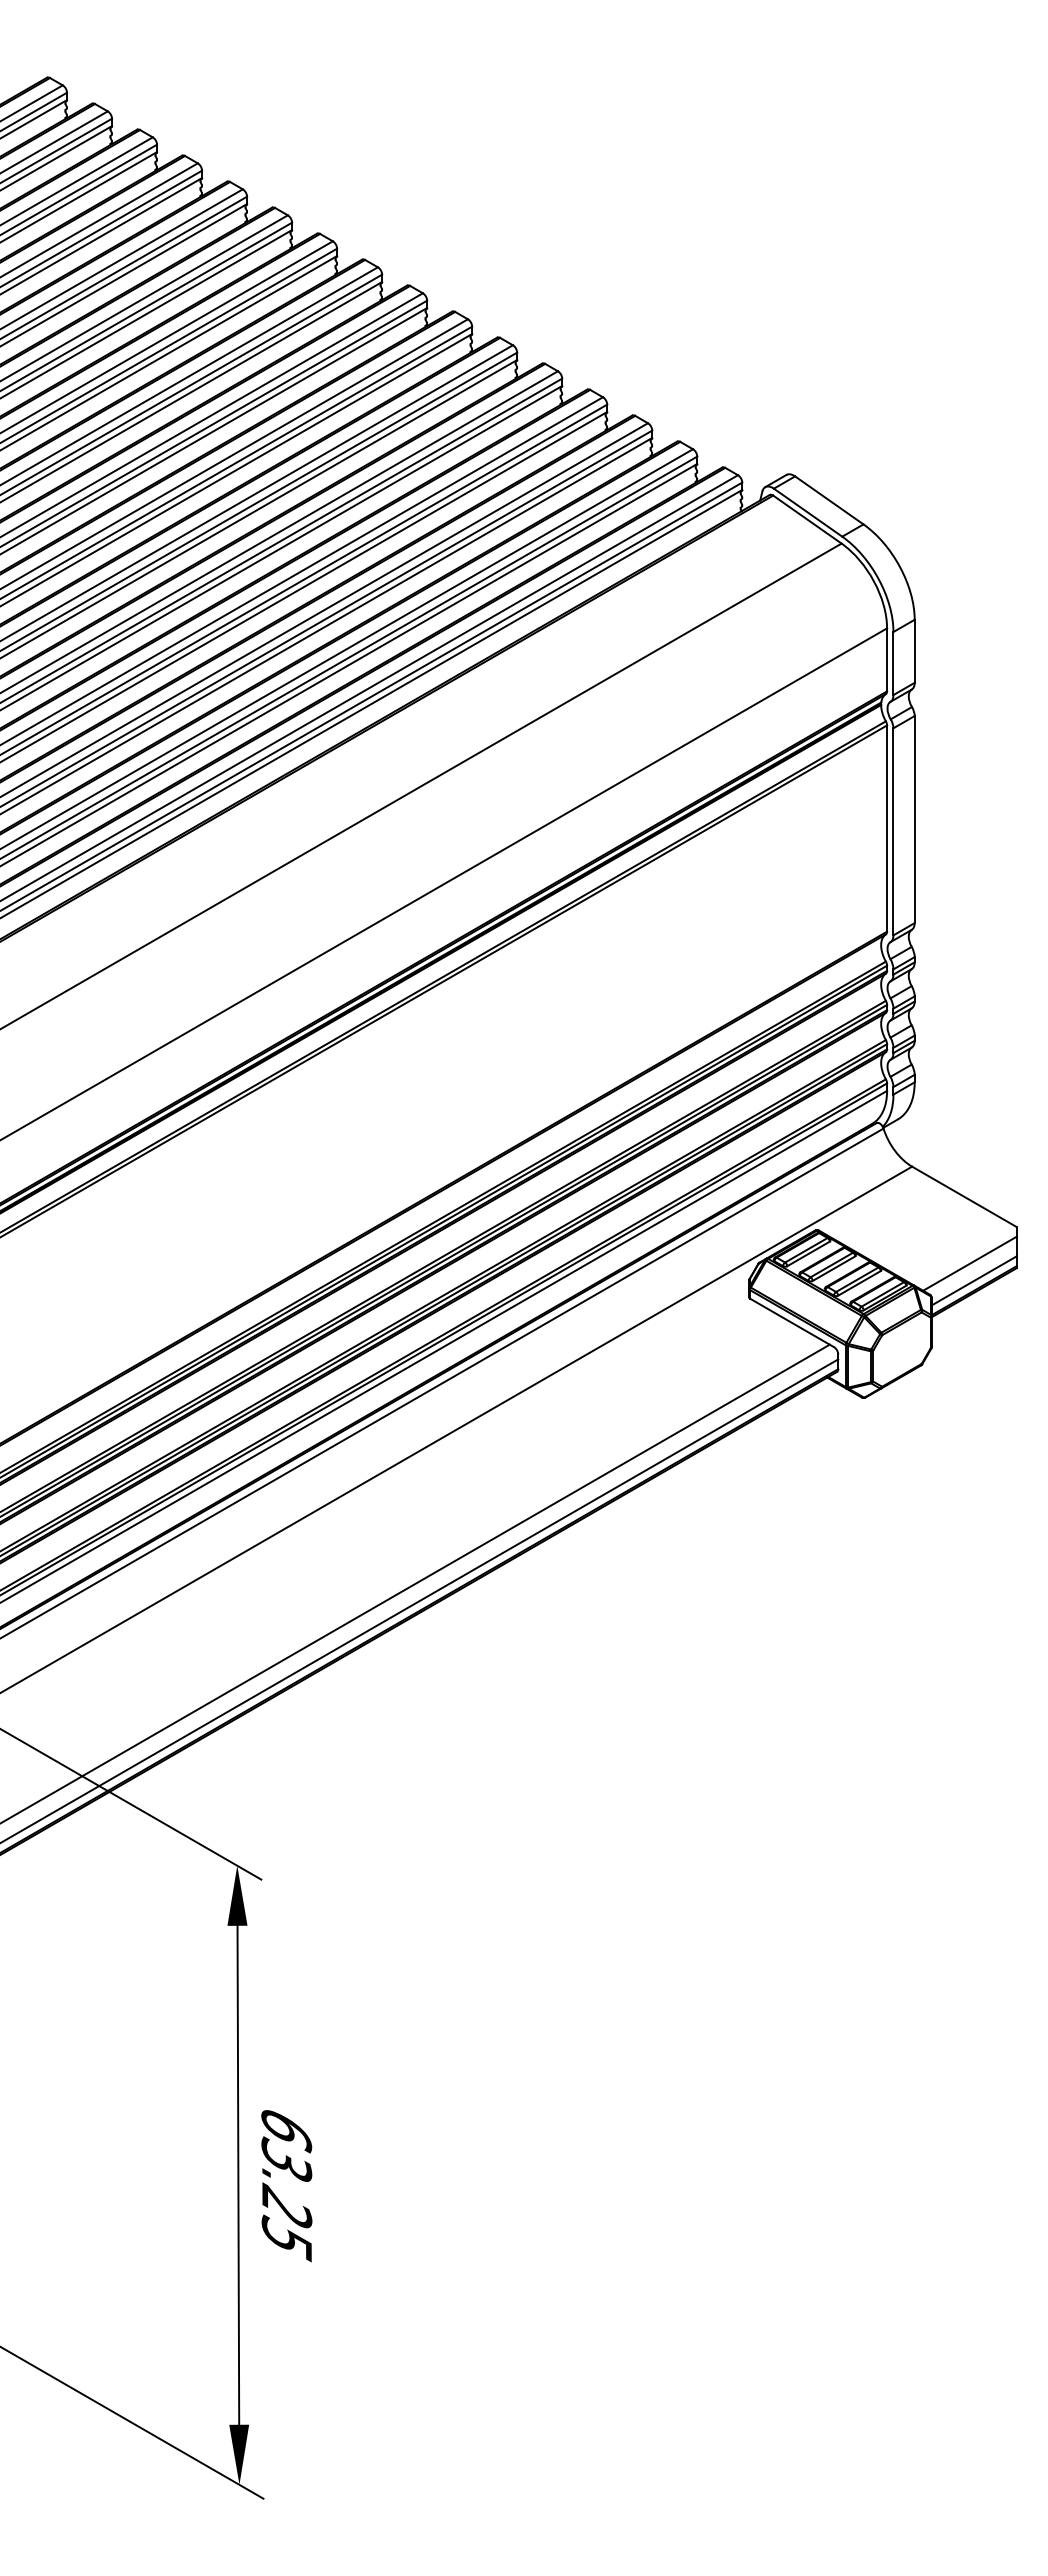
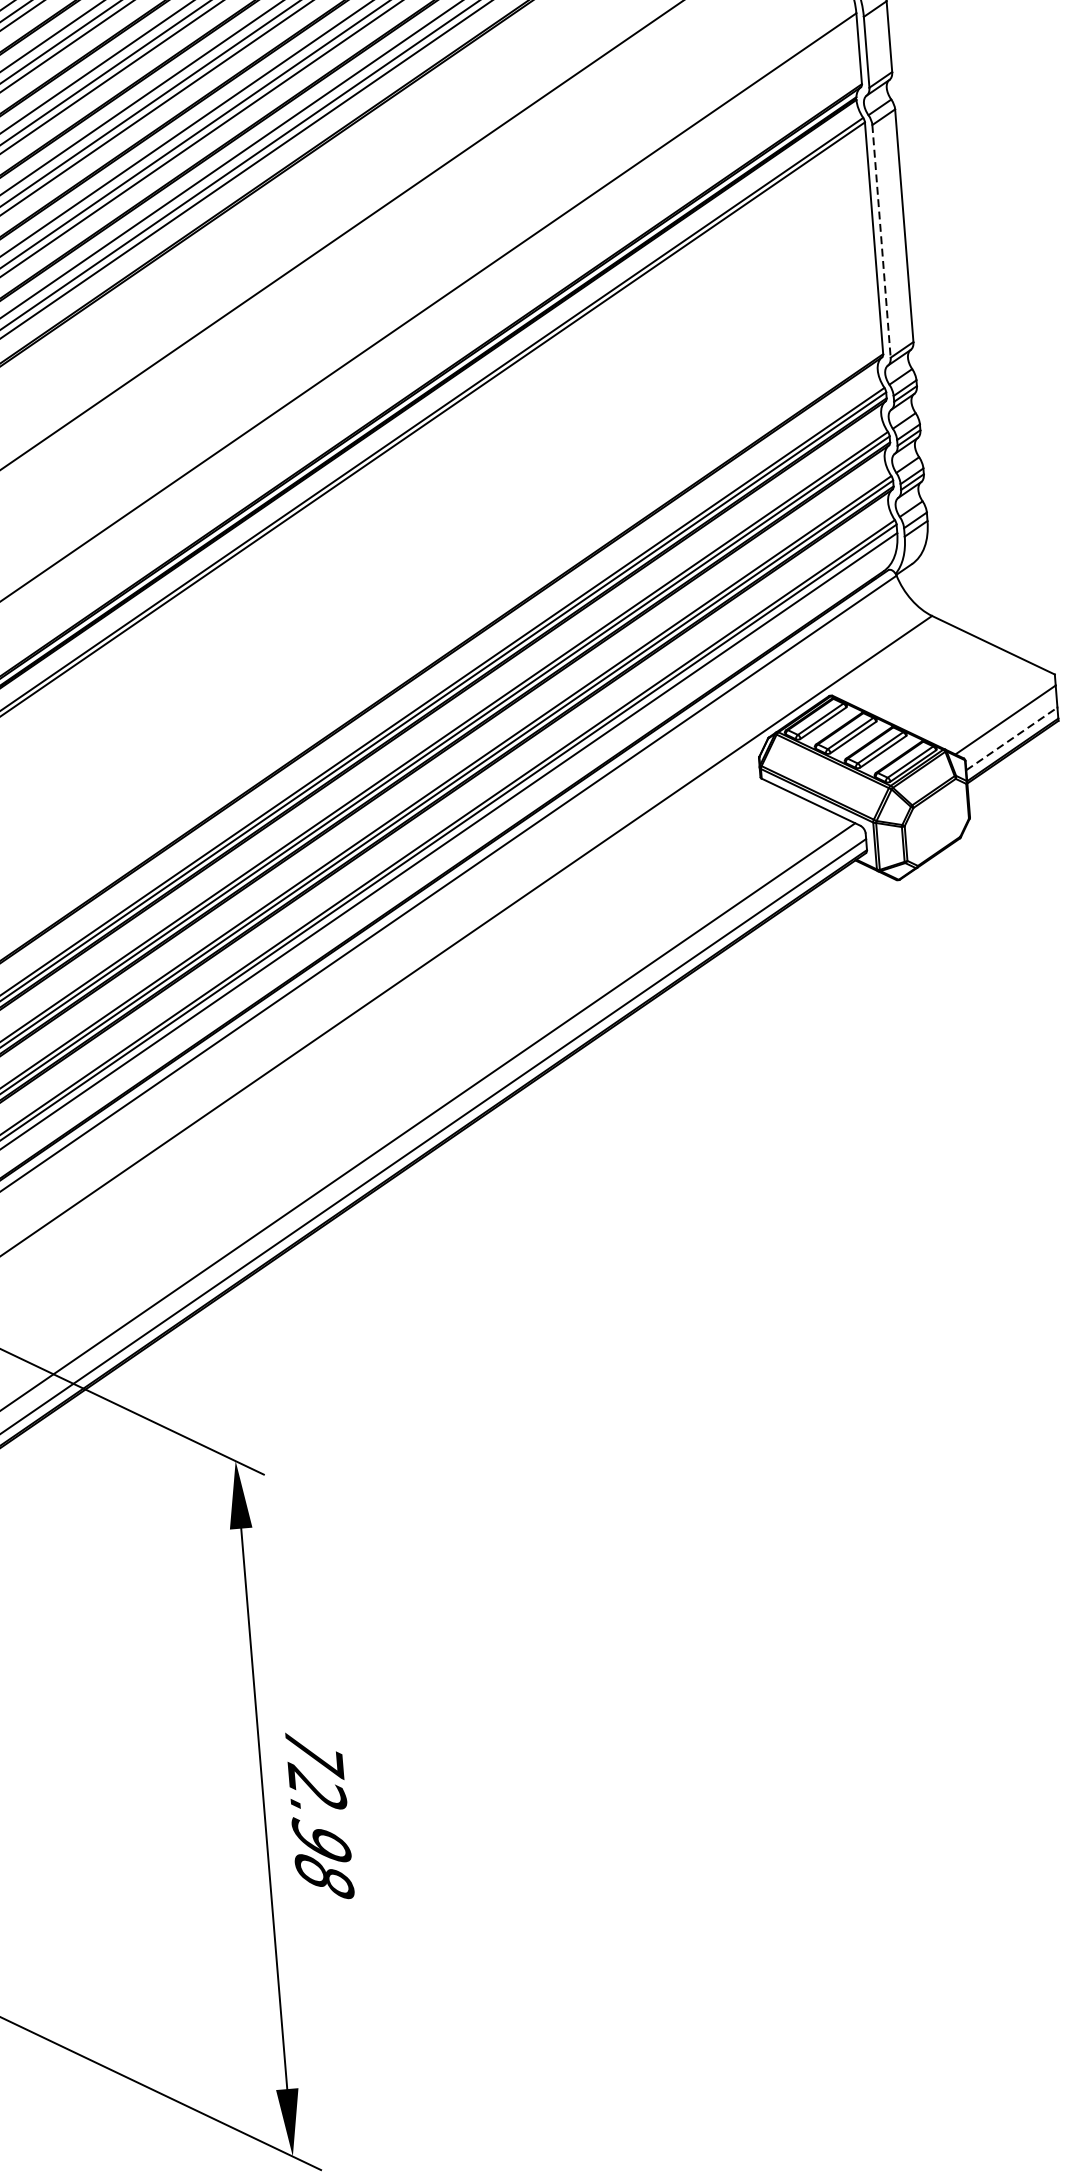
line: (893, 831) -> (881, 241), solid -> dashed
line: (974, 1280) -> (1012, 738), solid -> dashed
text: (286, 2185) -> (319, 1816), 63.25 -> 72.98

